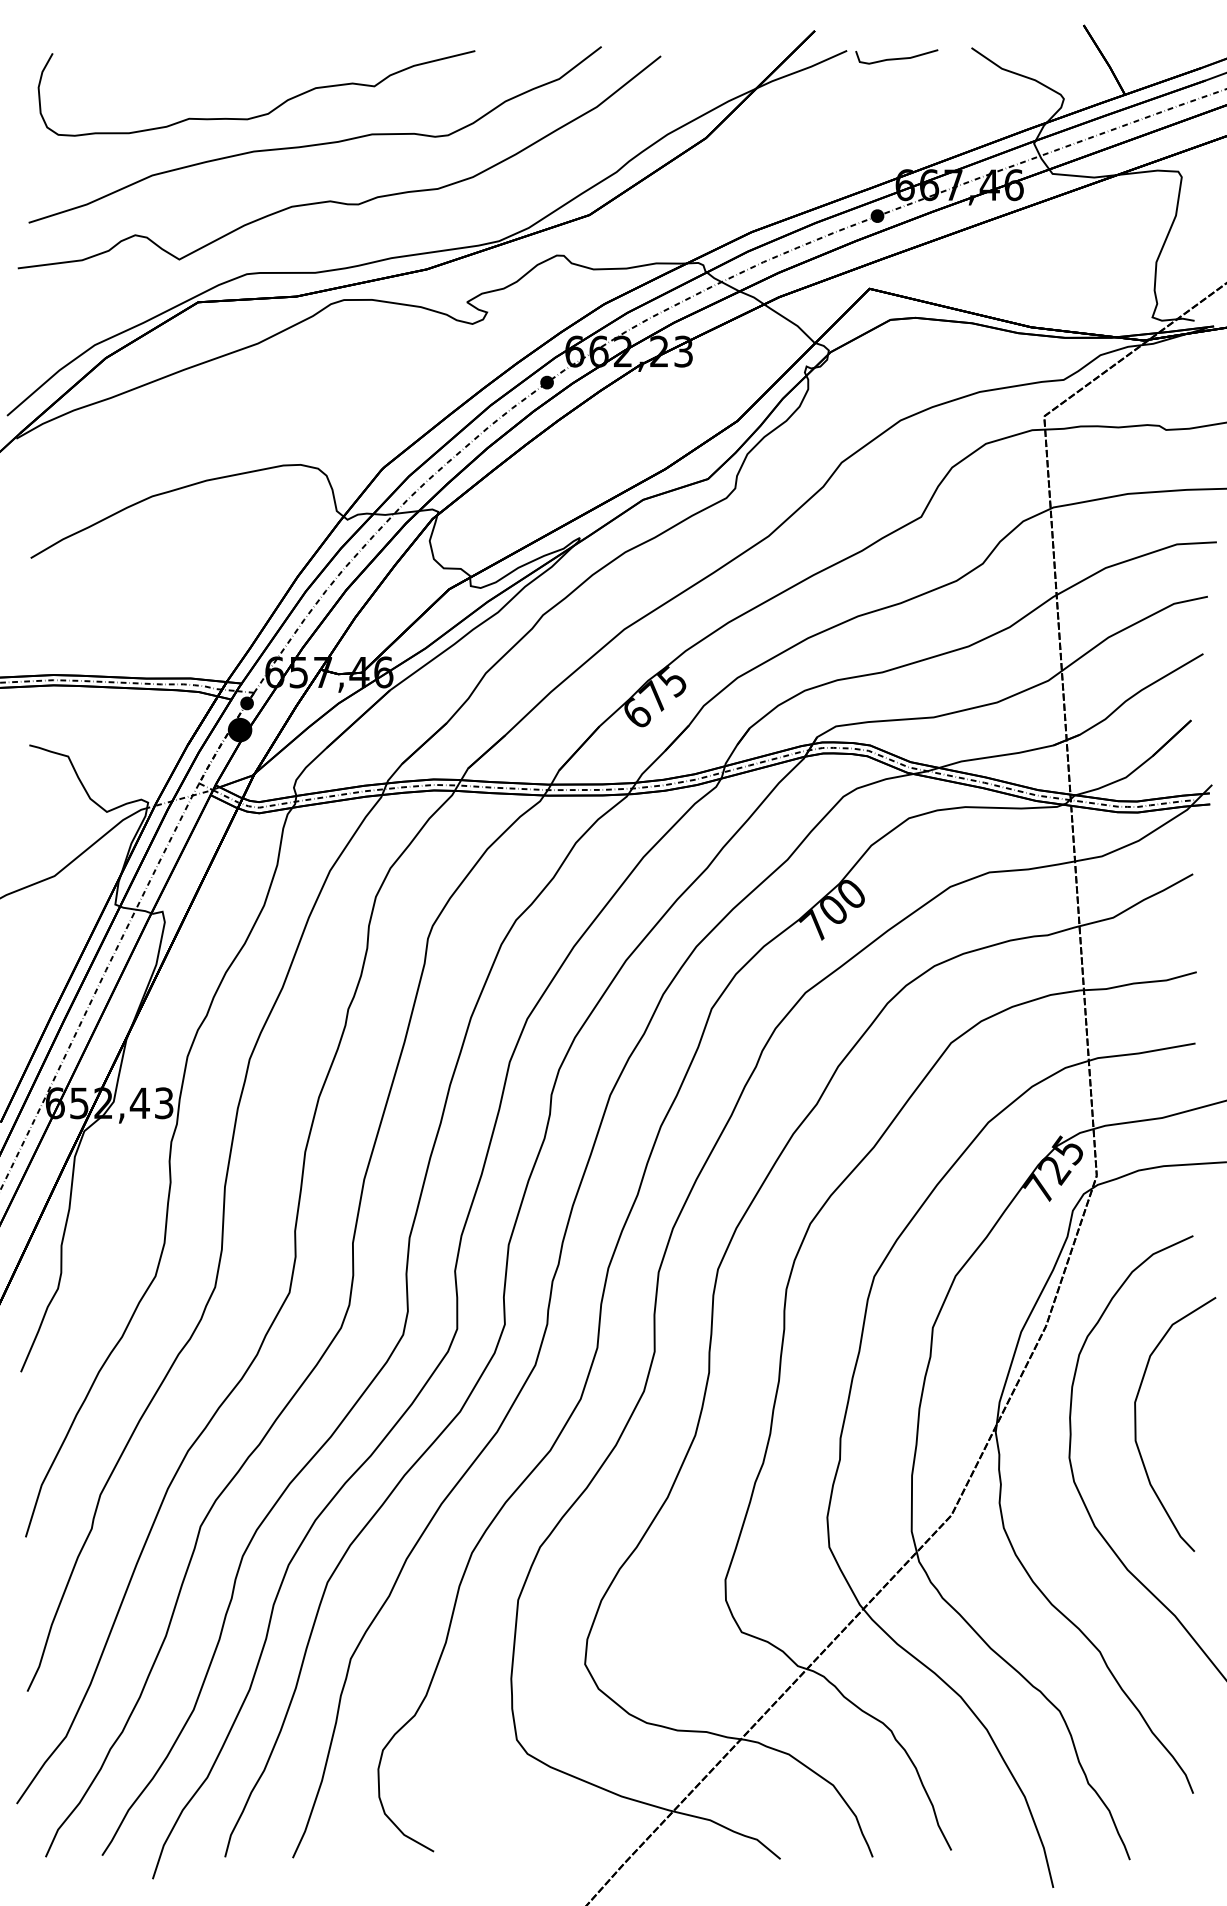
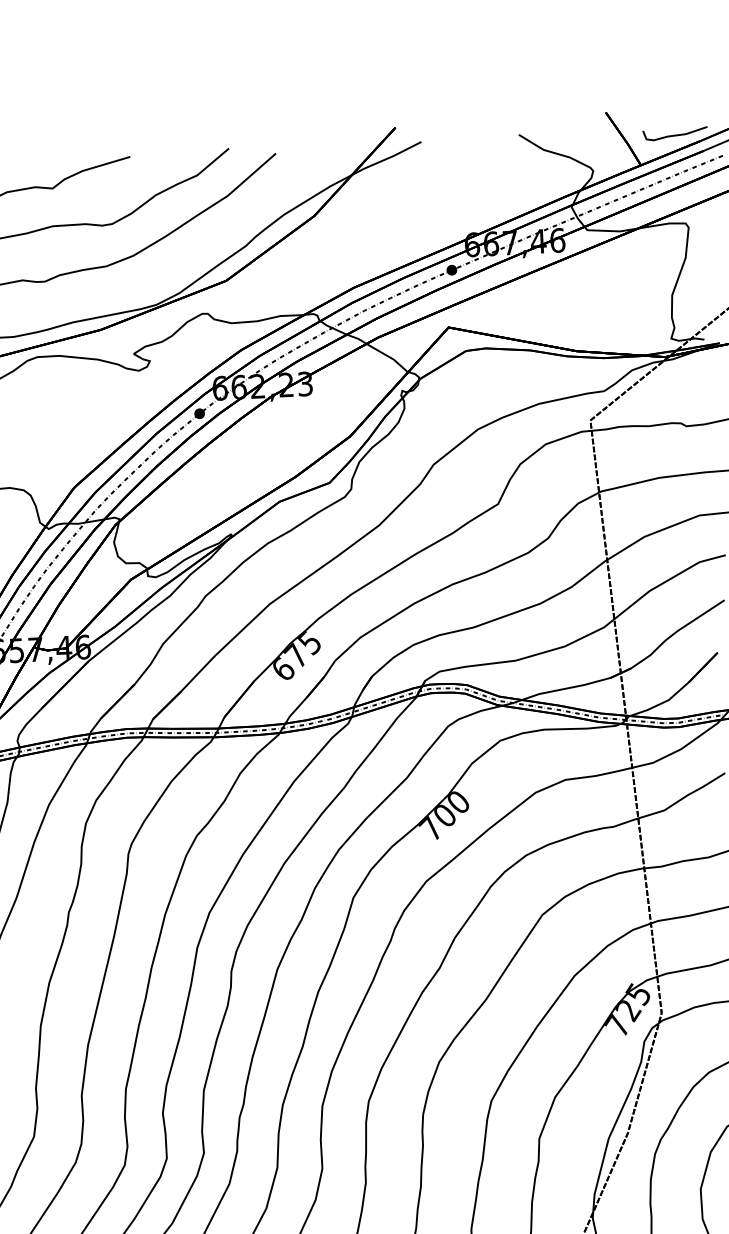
curve: (896, 58) -> (675, 135), moved

